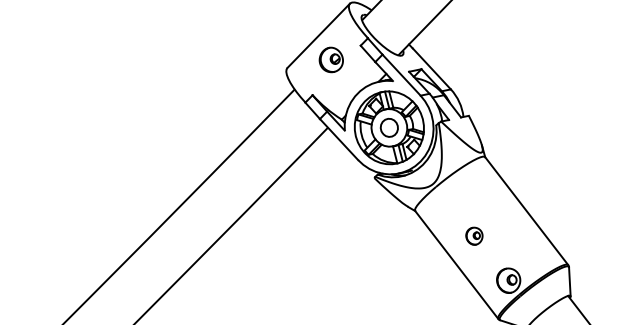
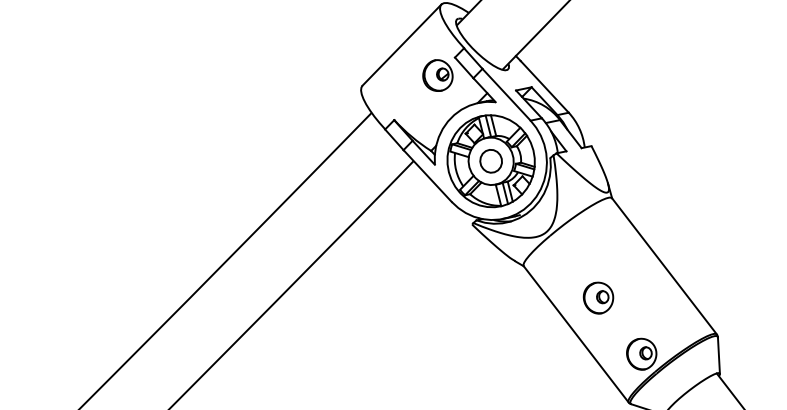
part: (331, 59) -> (437, 75), moved
part: (474, 235) -> (598, 297), size x1.43

